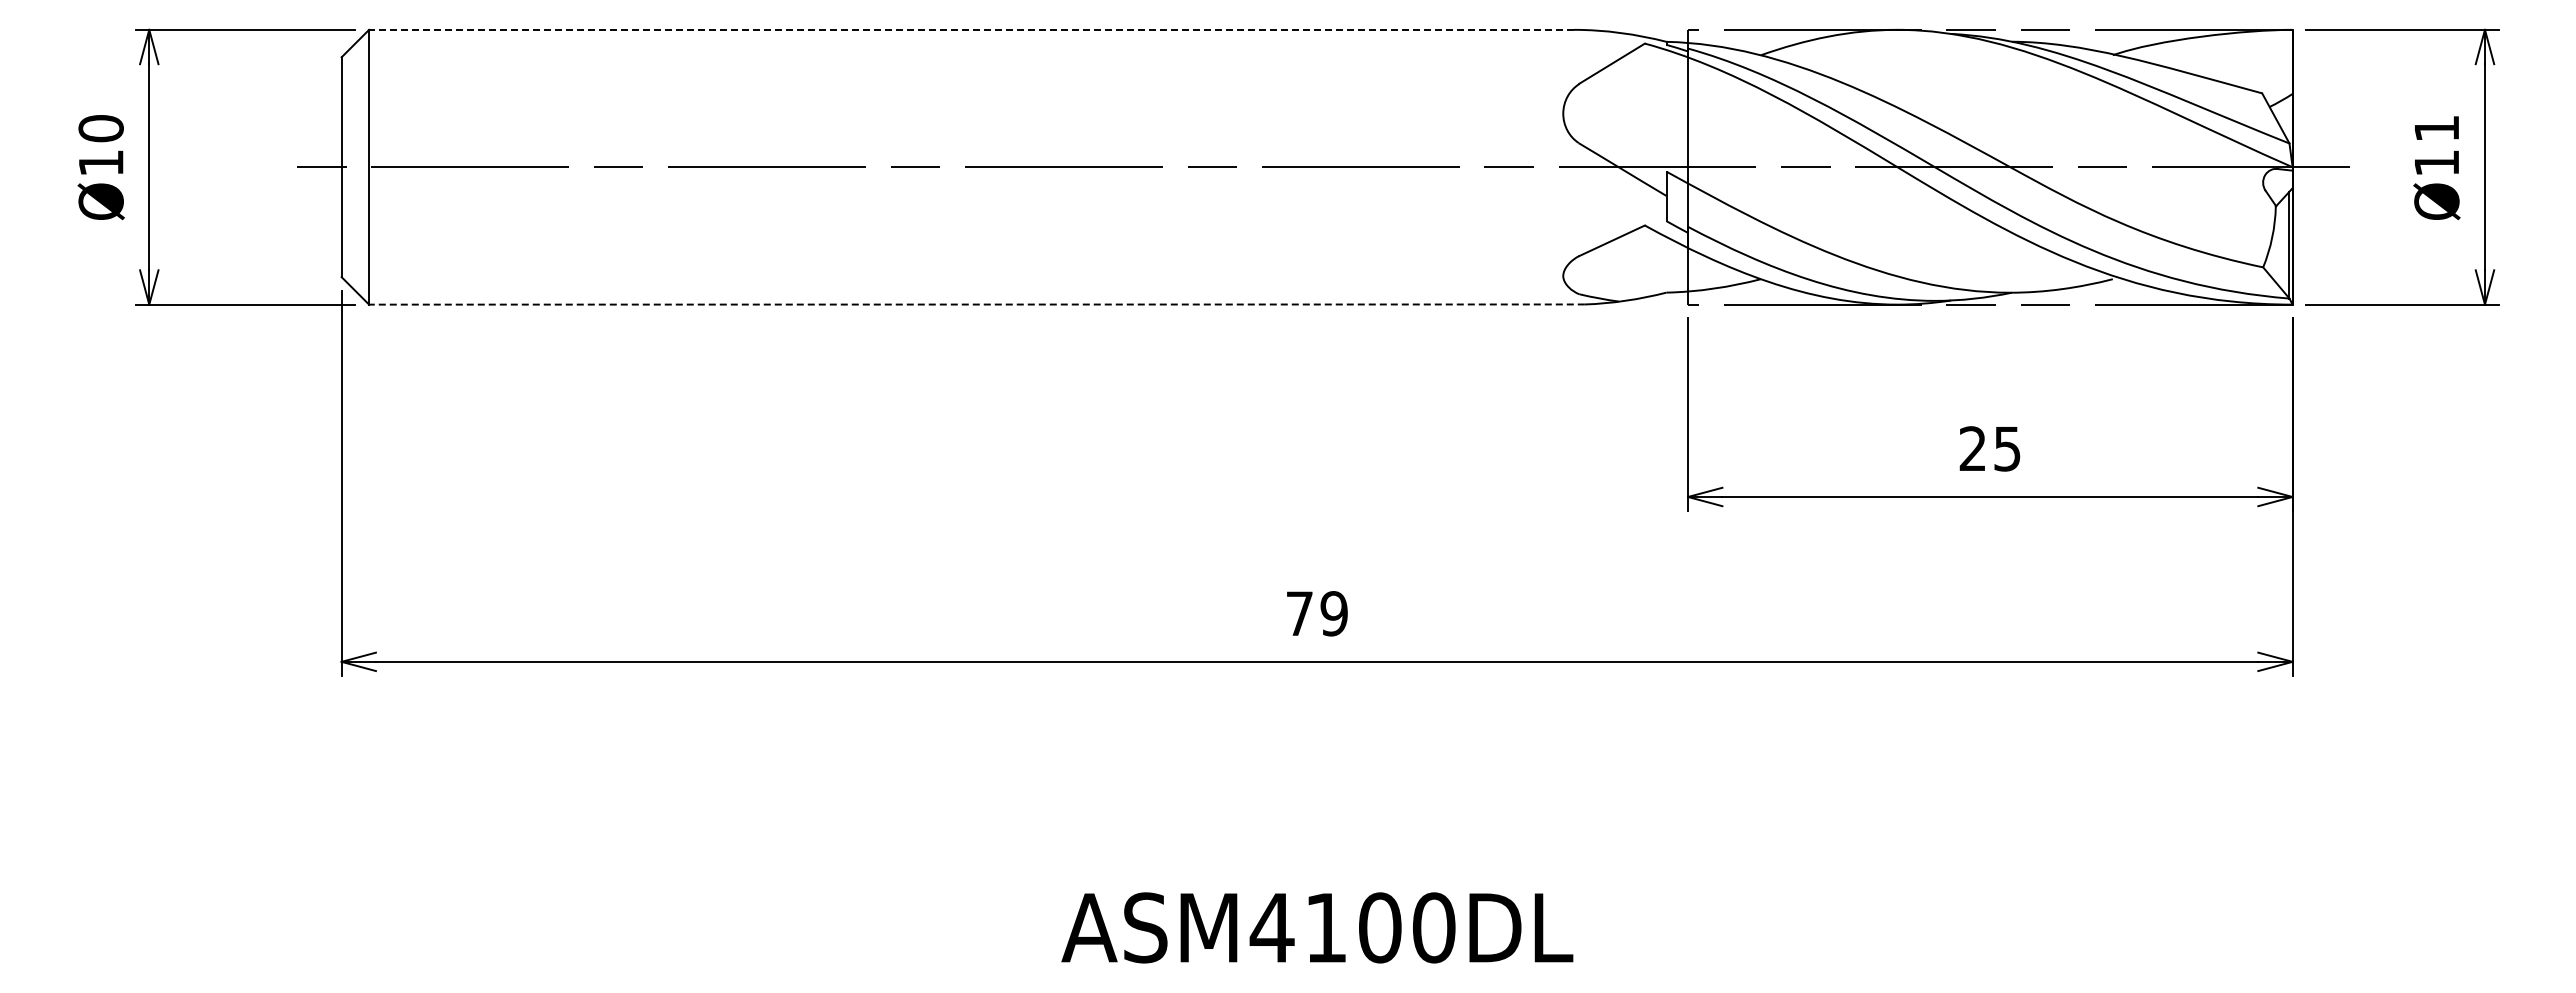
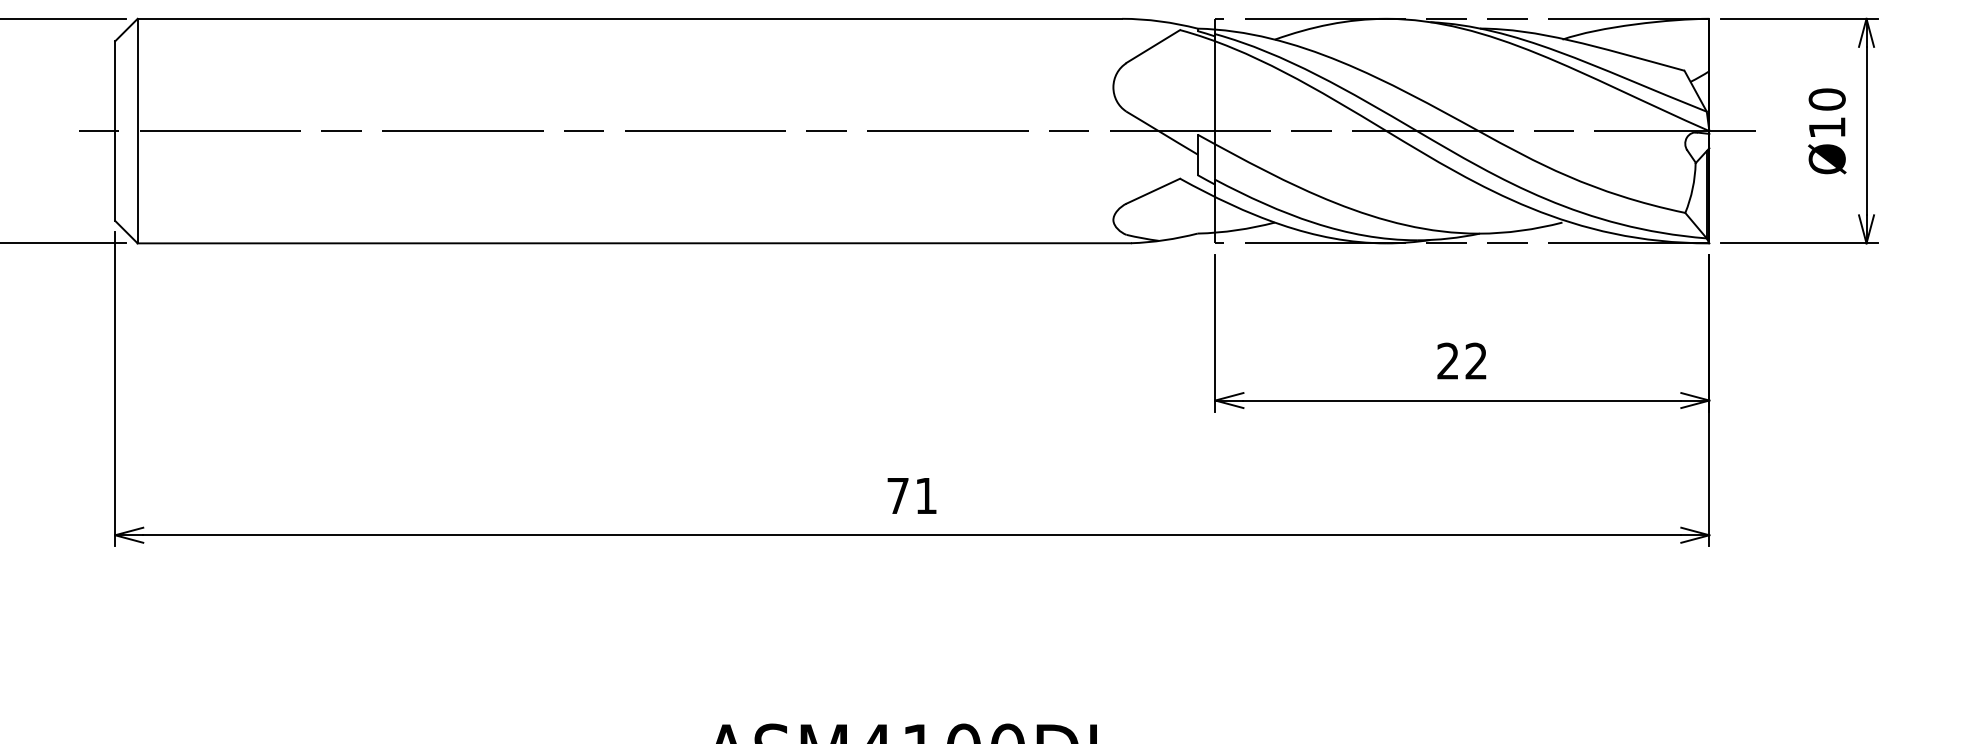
line: (971, 29) -> (629, 18), dashed -> solid
text: (2436, 128) -> (1826, 99), Ø11 -> Ø10
line: (976, 304) -> (633, 243), dashed -> solid
text: (2007, 448) -> (1476, 360), 25 -> 22
text: (1333, 613) -> (925, 495), 79 -> 71

